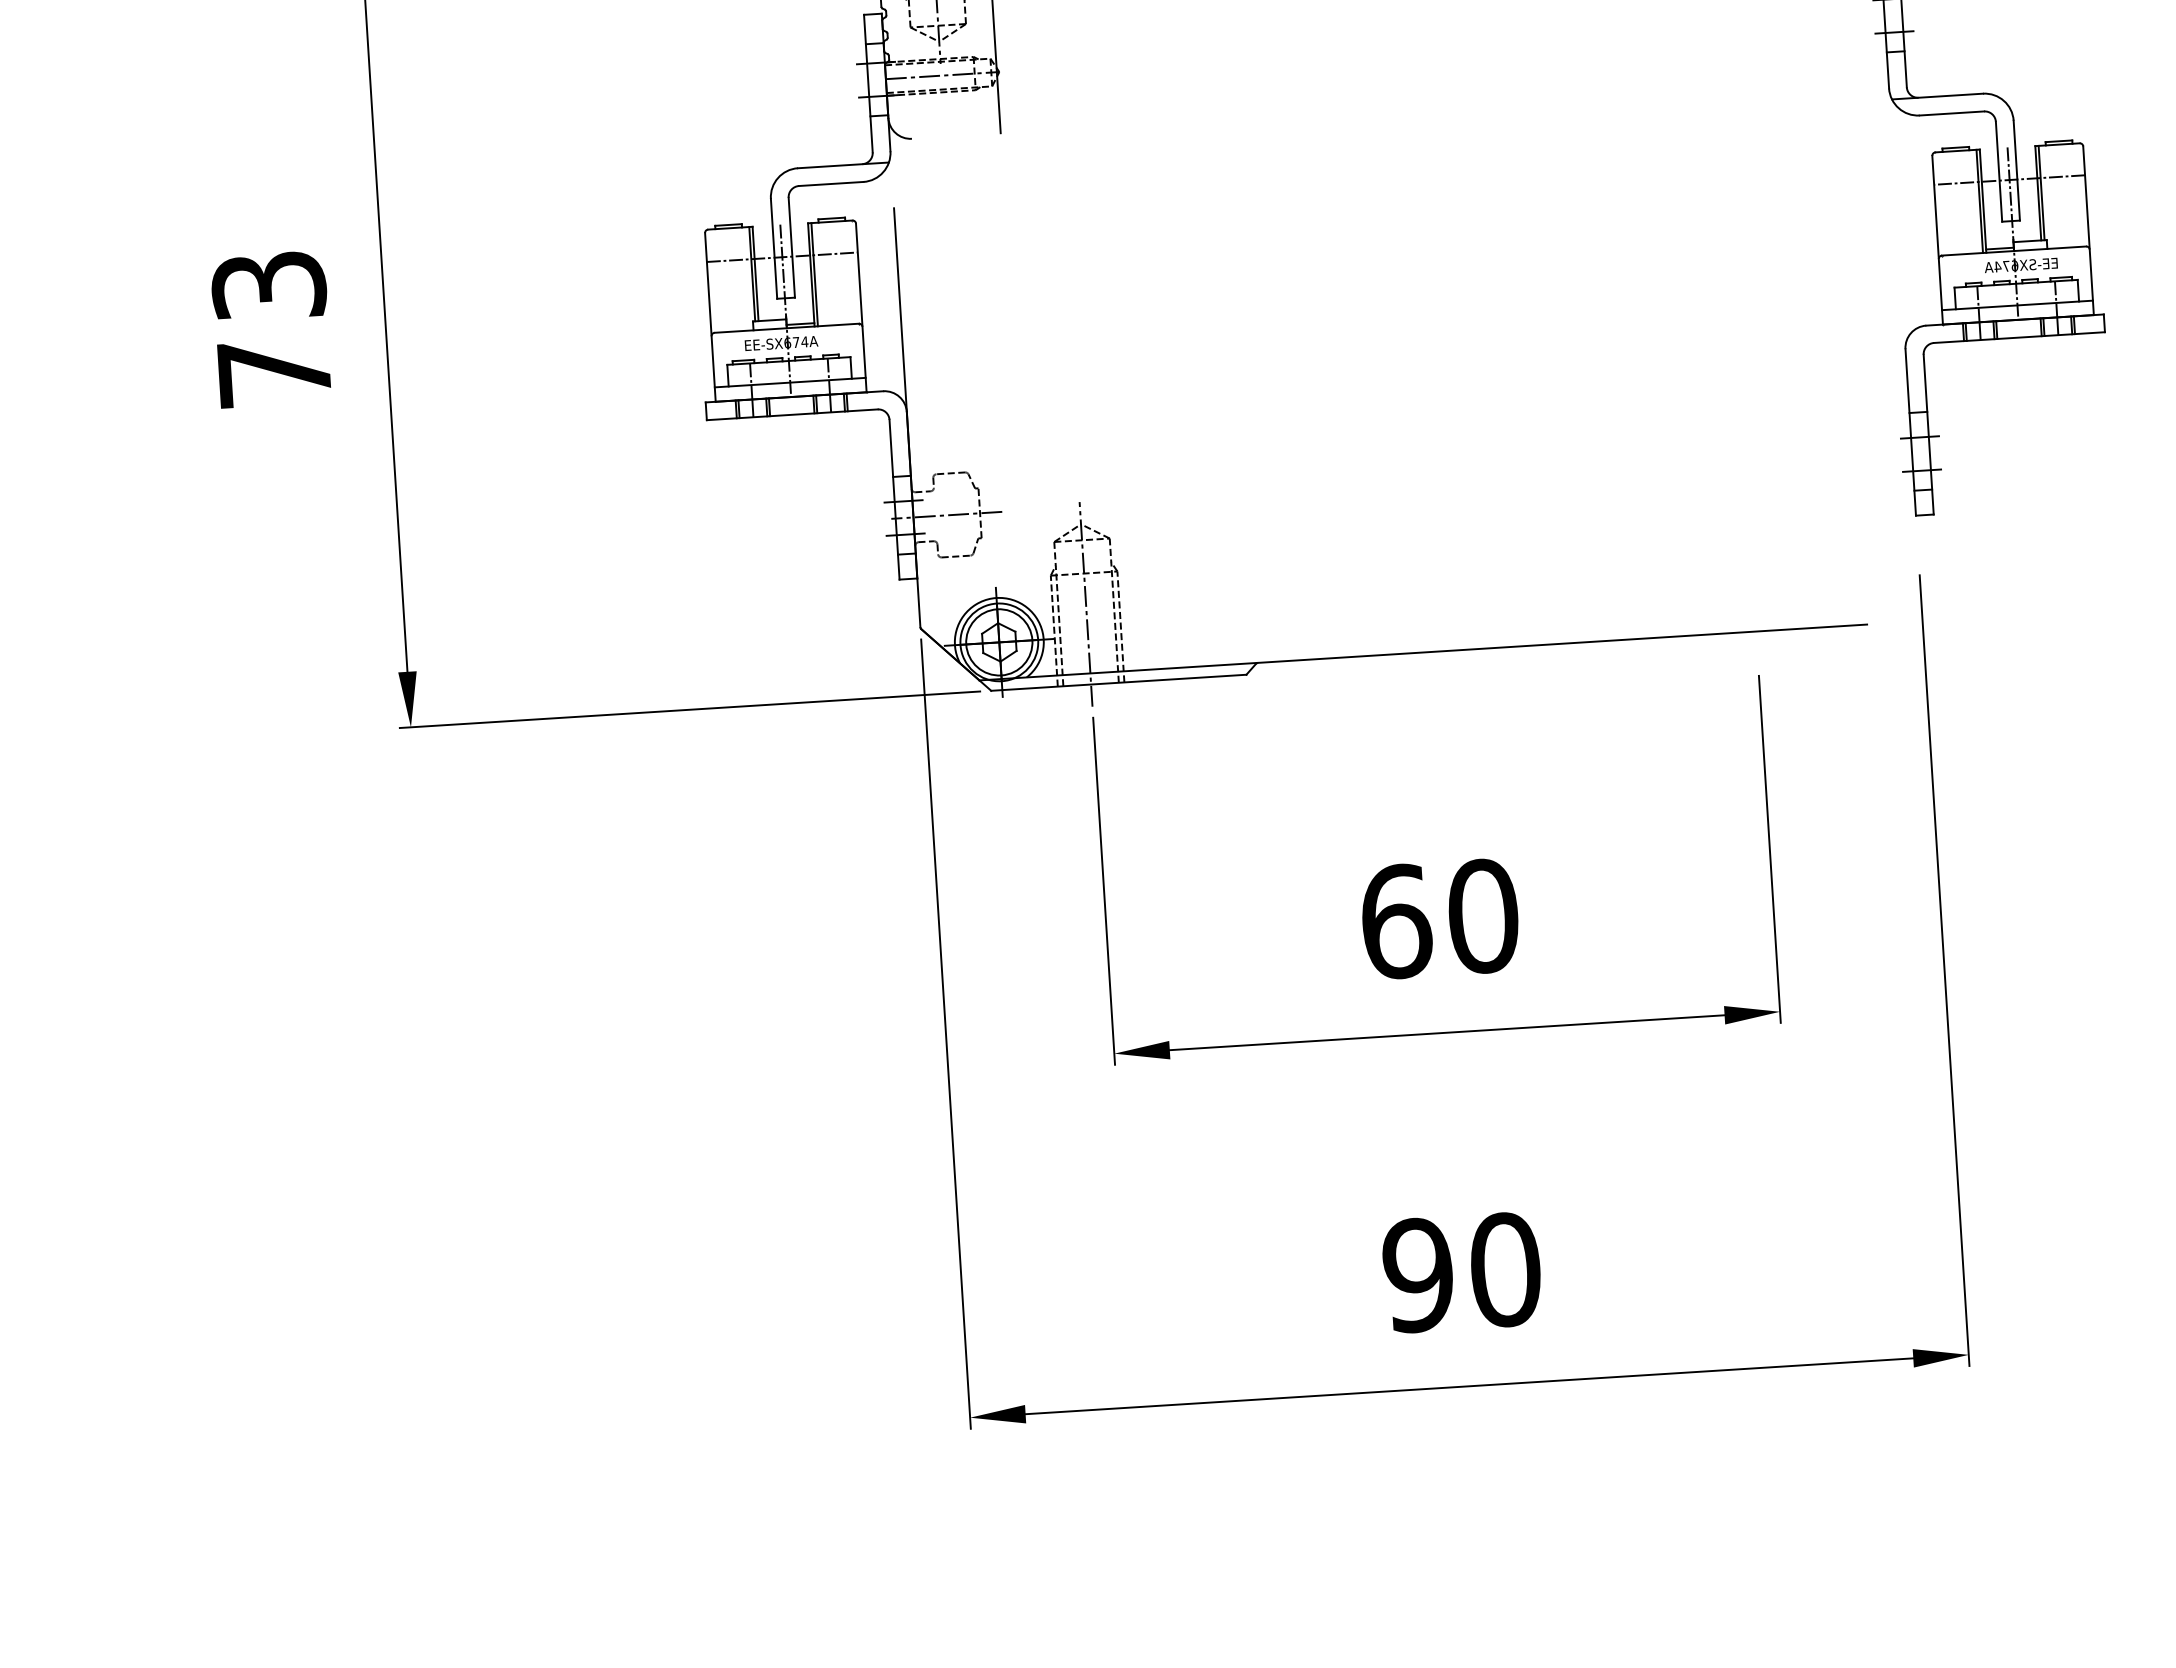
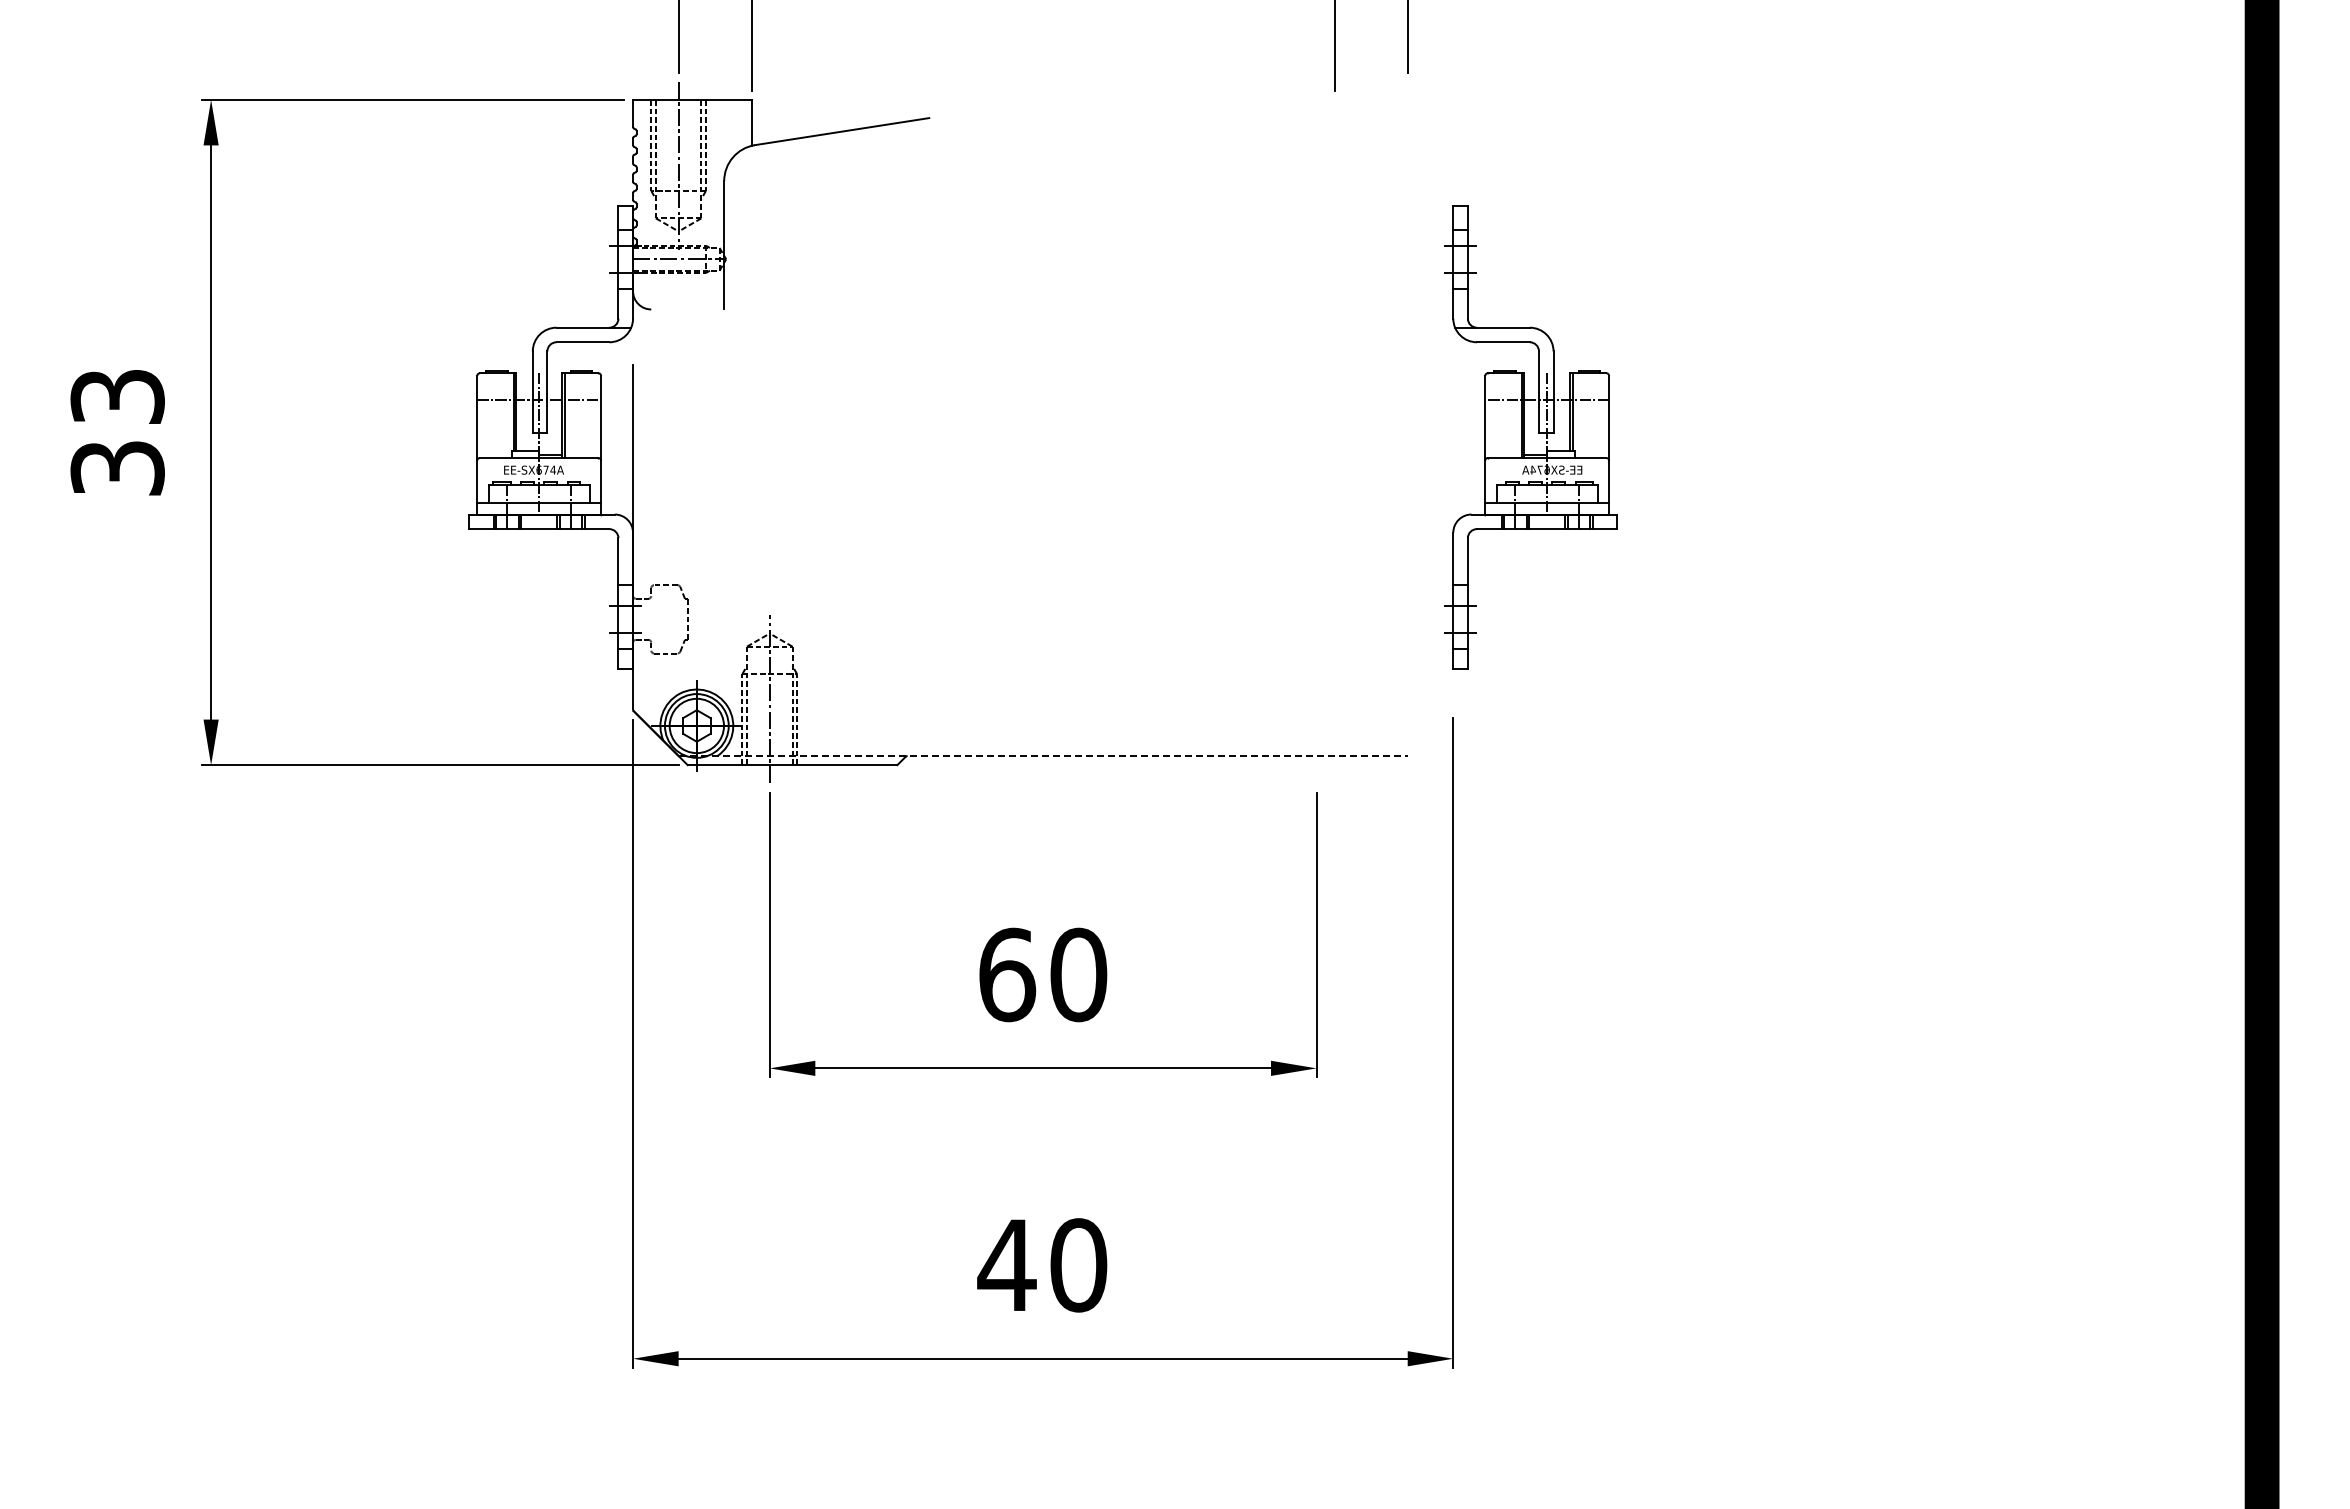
text: (274, 373) -> (117, 468), 73 -> 33
line: (945, 515) -> (659, 619), removed
line: (1423, 653) -> (1043, 756), solid -> dashed
text: (1417, 1275) -> (1006, 1265), 90 -> 40

